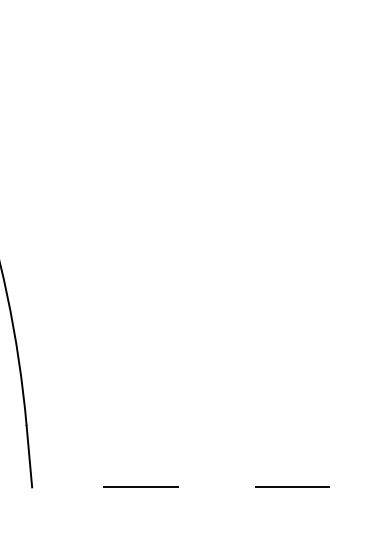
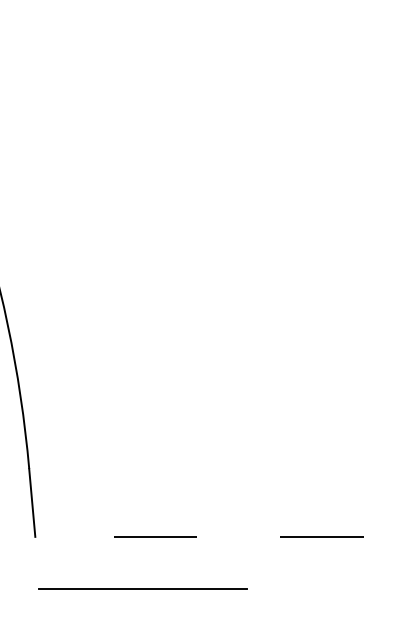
line: (129, 535) -> (142, 589), added

